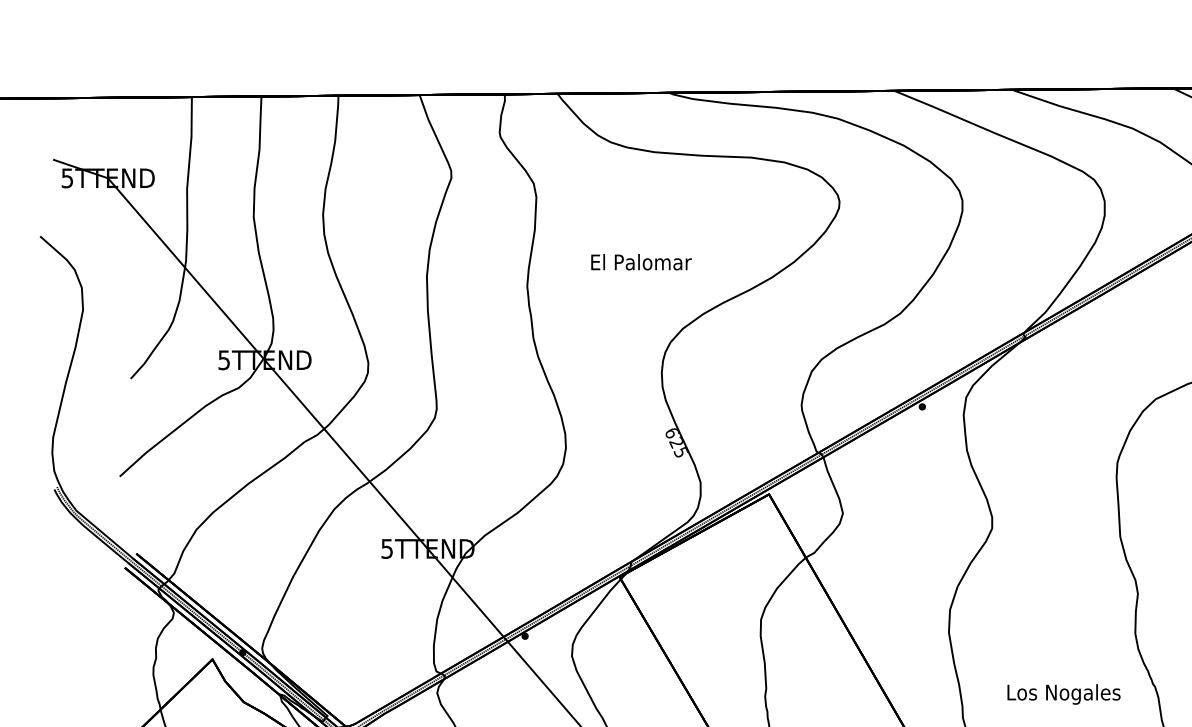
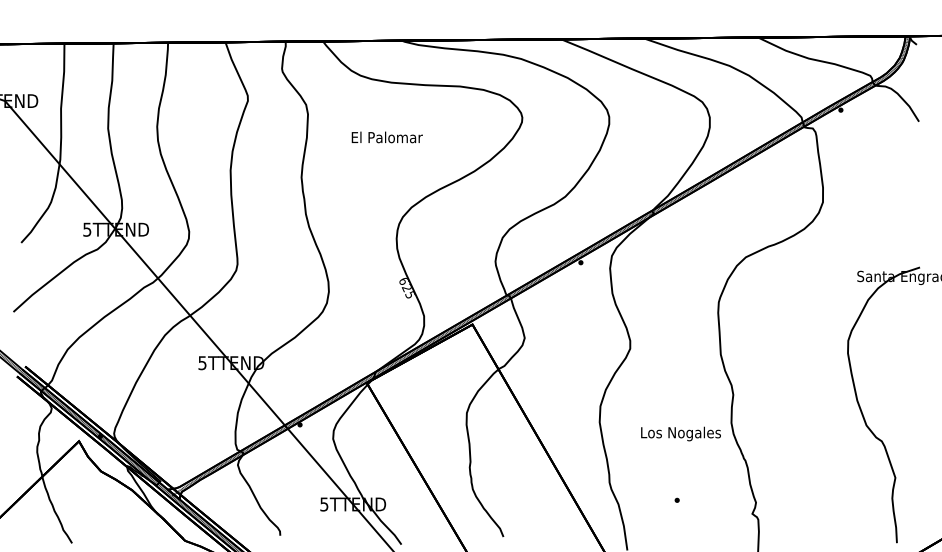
text: (640, 262) -> (386, 137), moved
text: (1063, 693) -> (680, 433), moved

